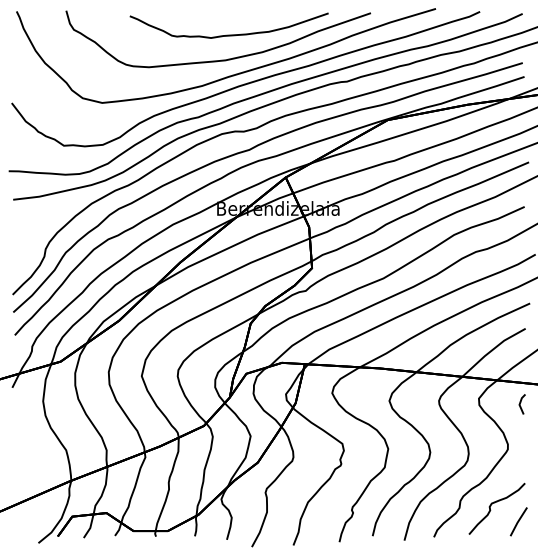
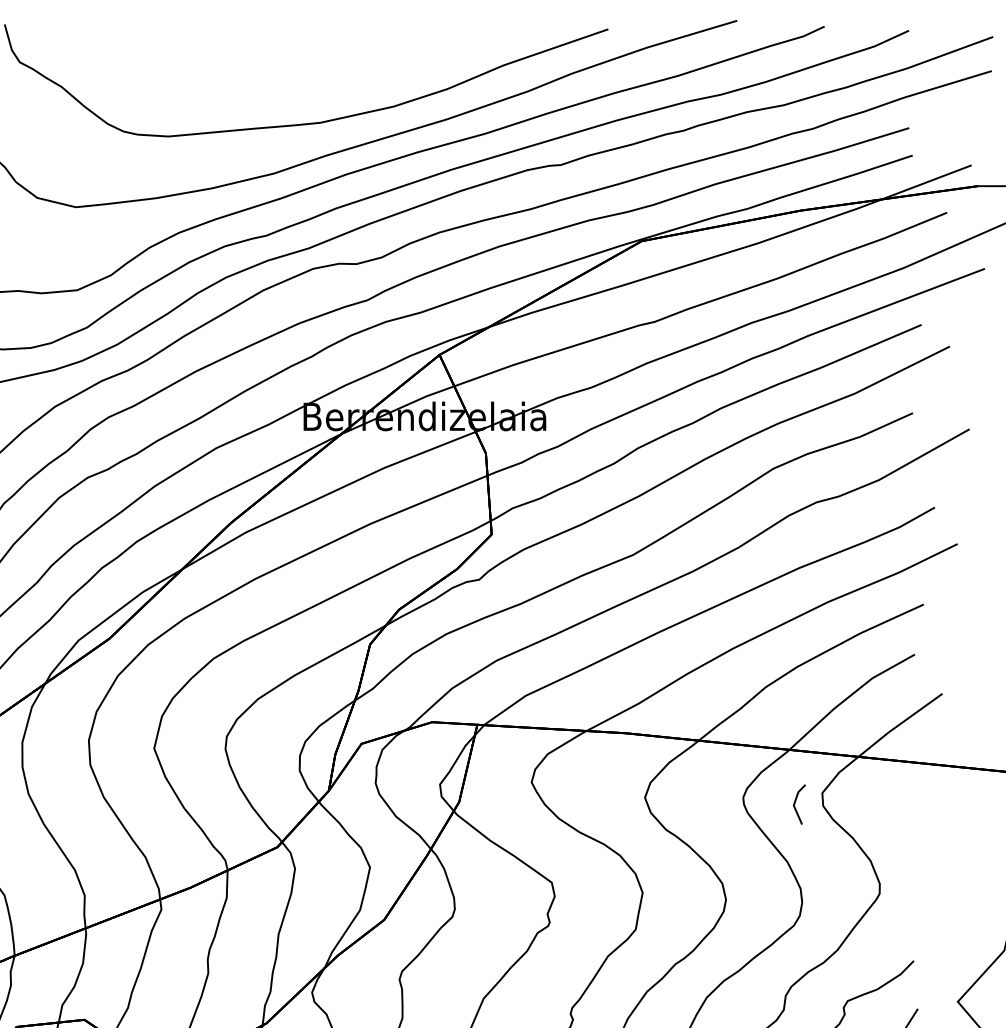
curve: (228, 34) -> (326, 71), removed
line: (520, 404) -> (795, 804), moved

